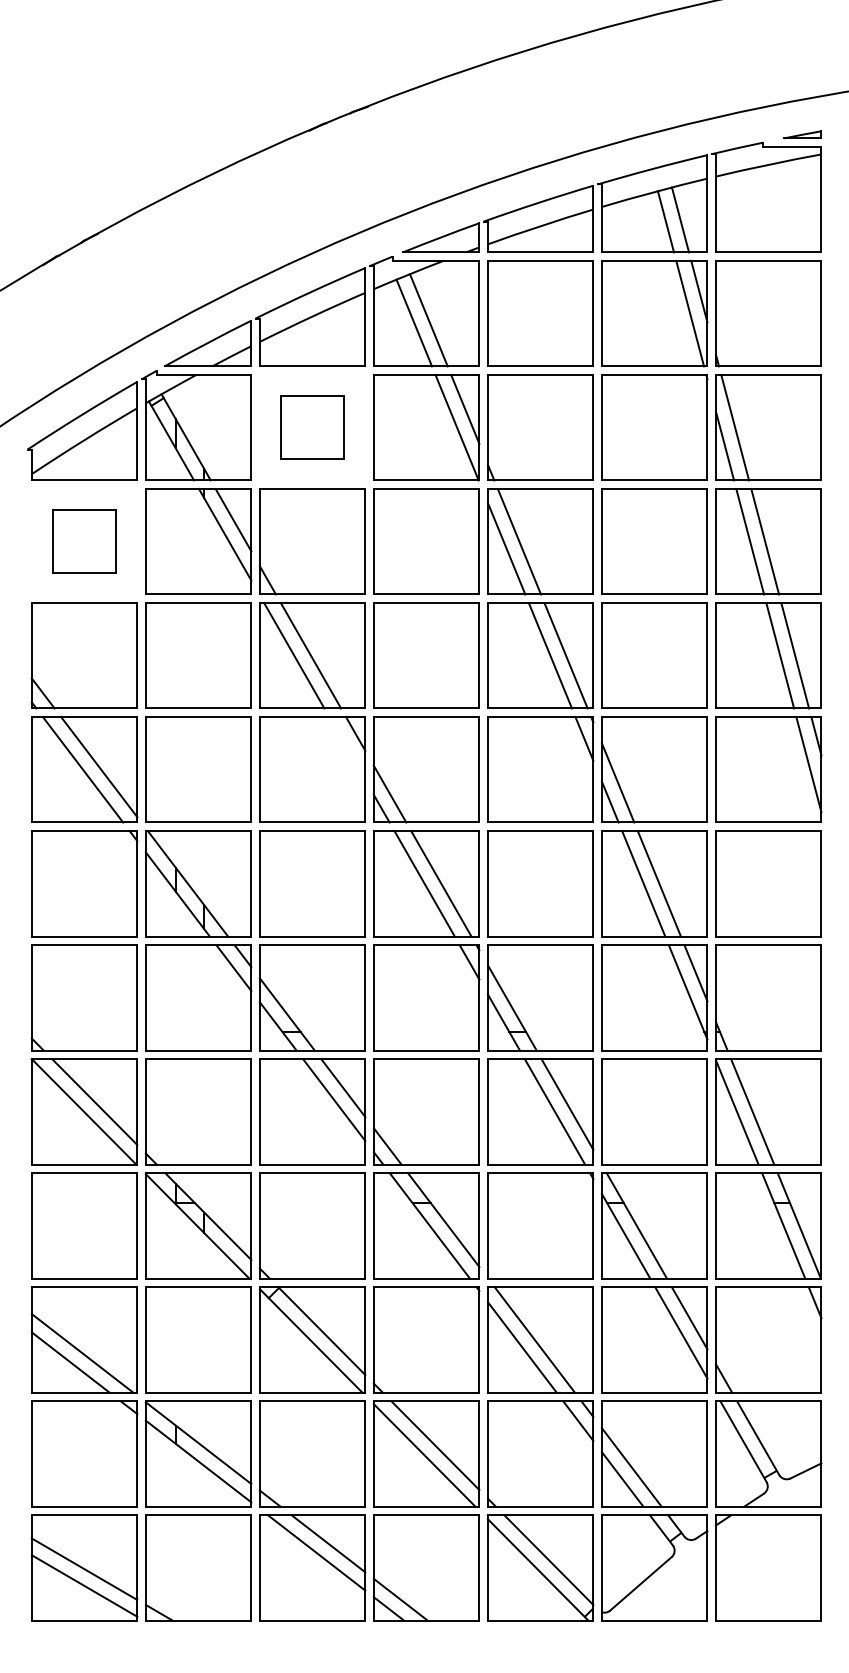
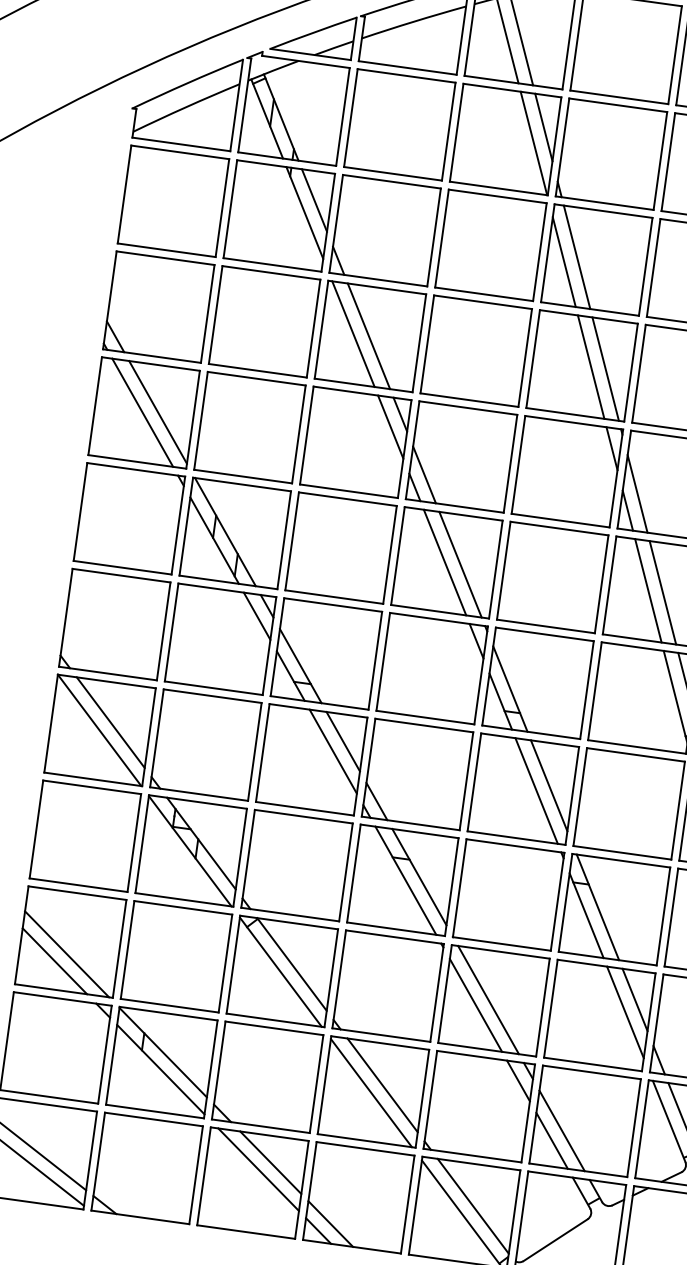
part: (312, 427) -> (399, 124), size x1.67
part: (84, 541) -> (173, 201), size x1.67
line: (347, 748) -> (390, 427), added

